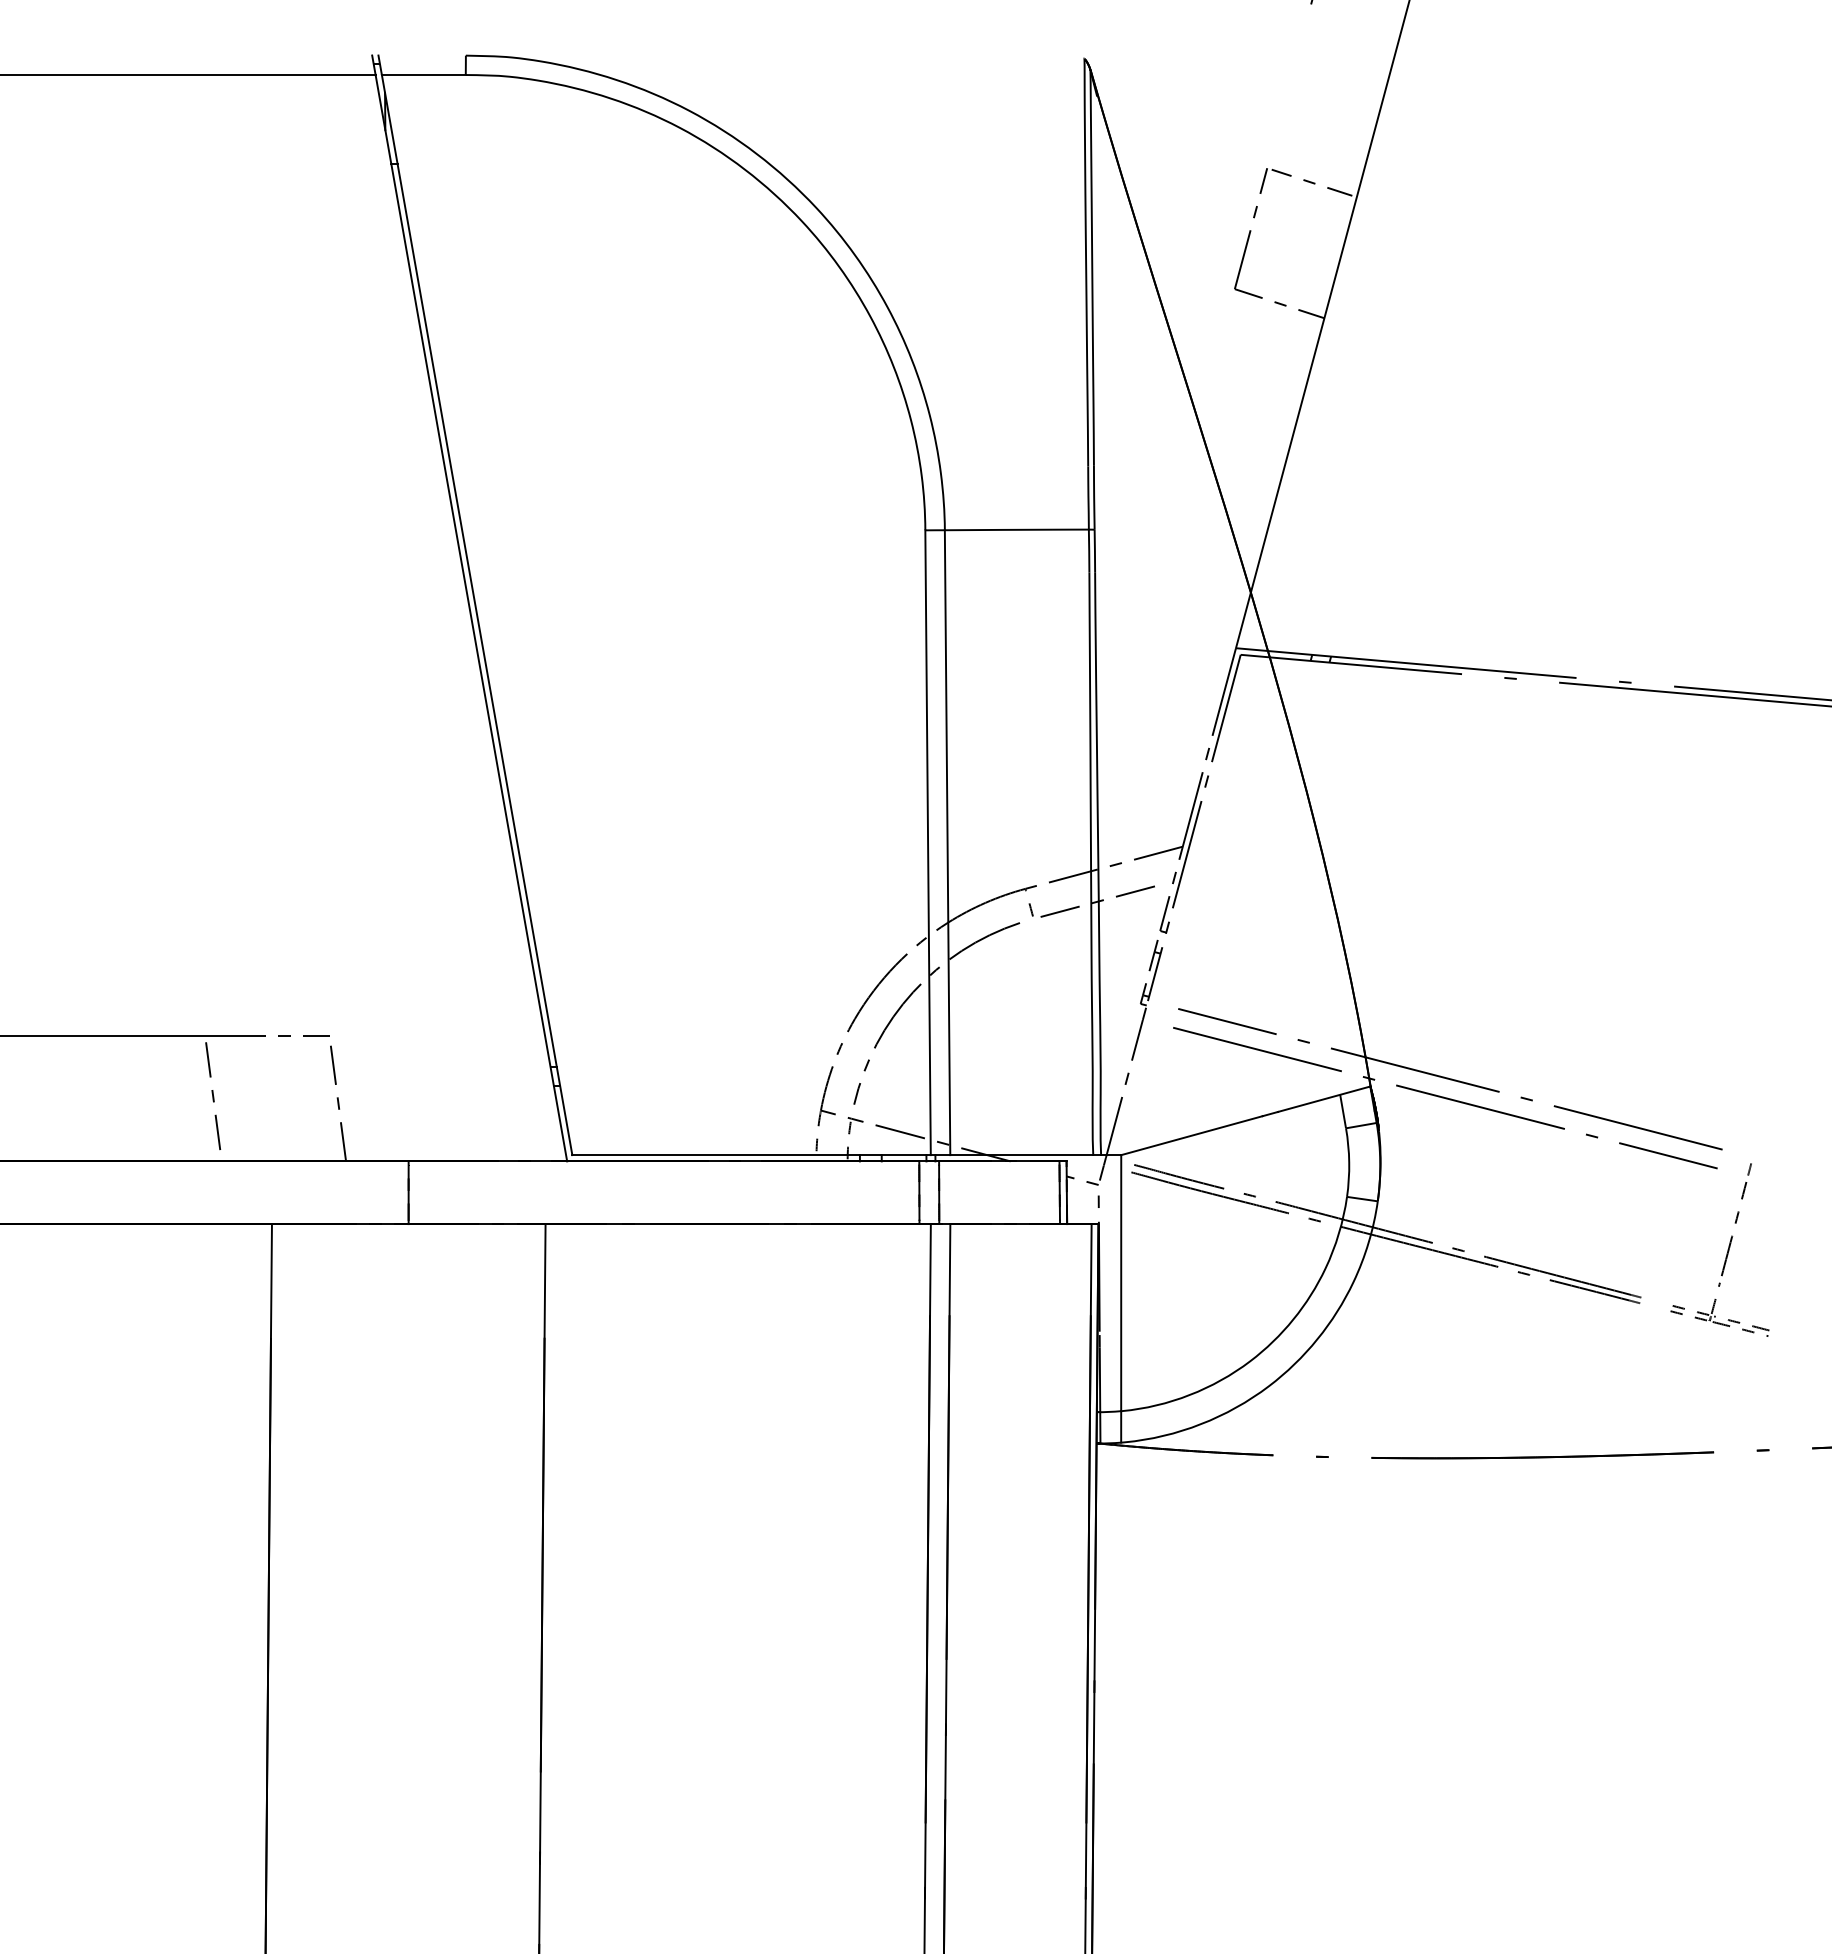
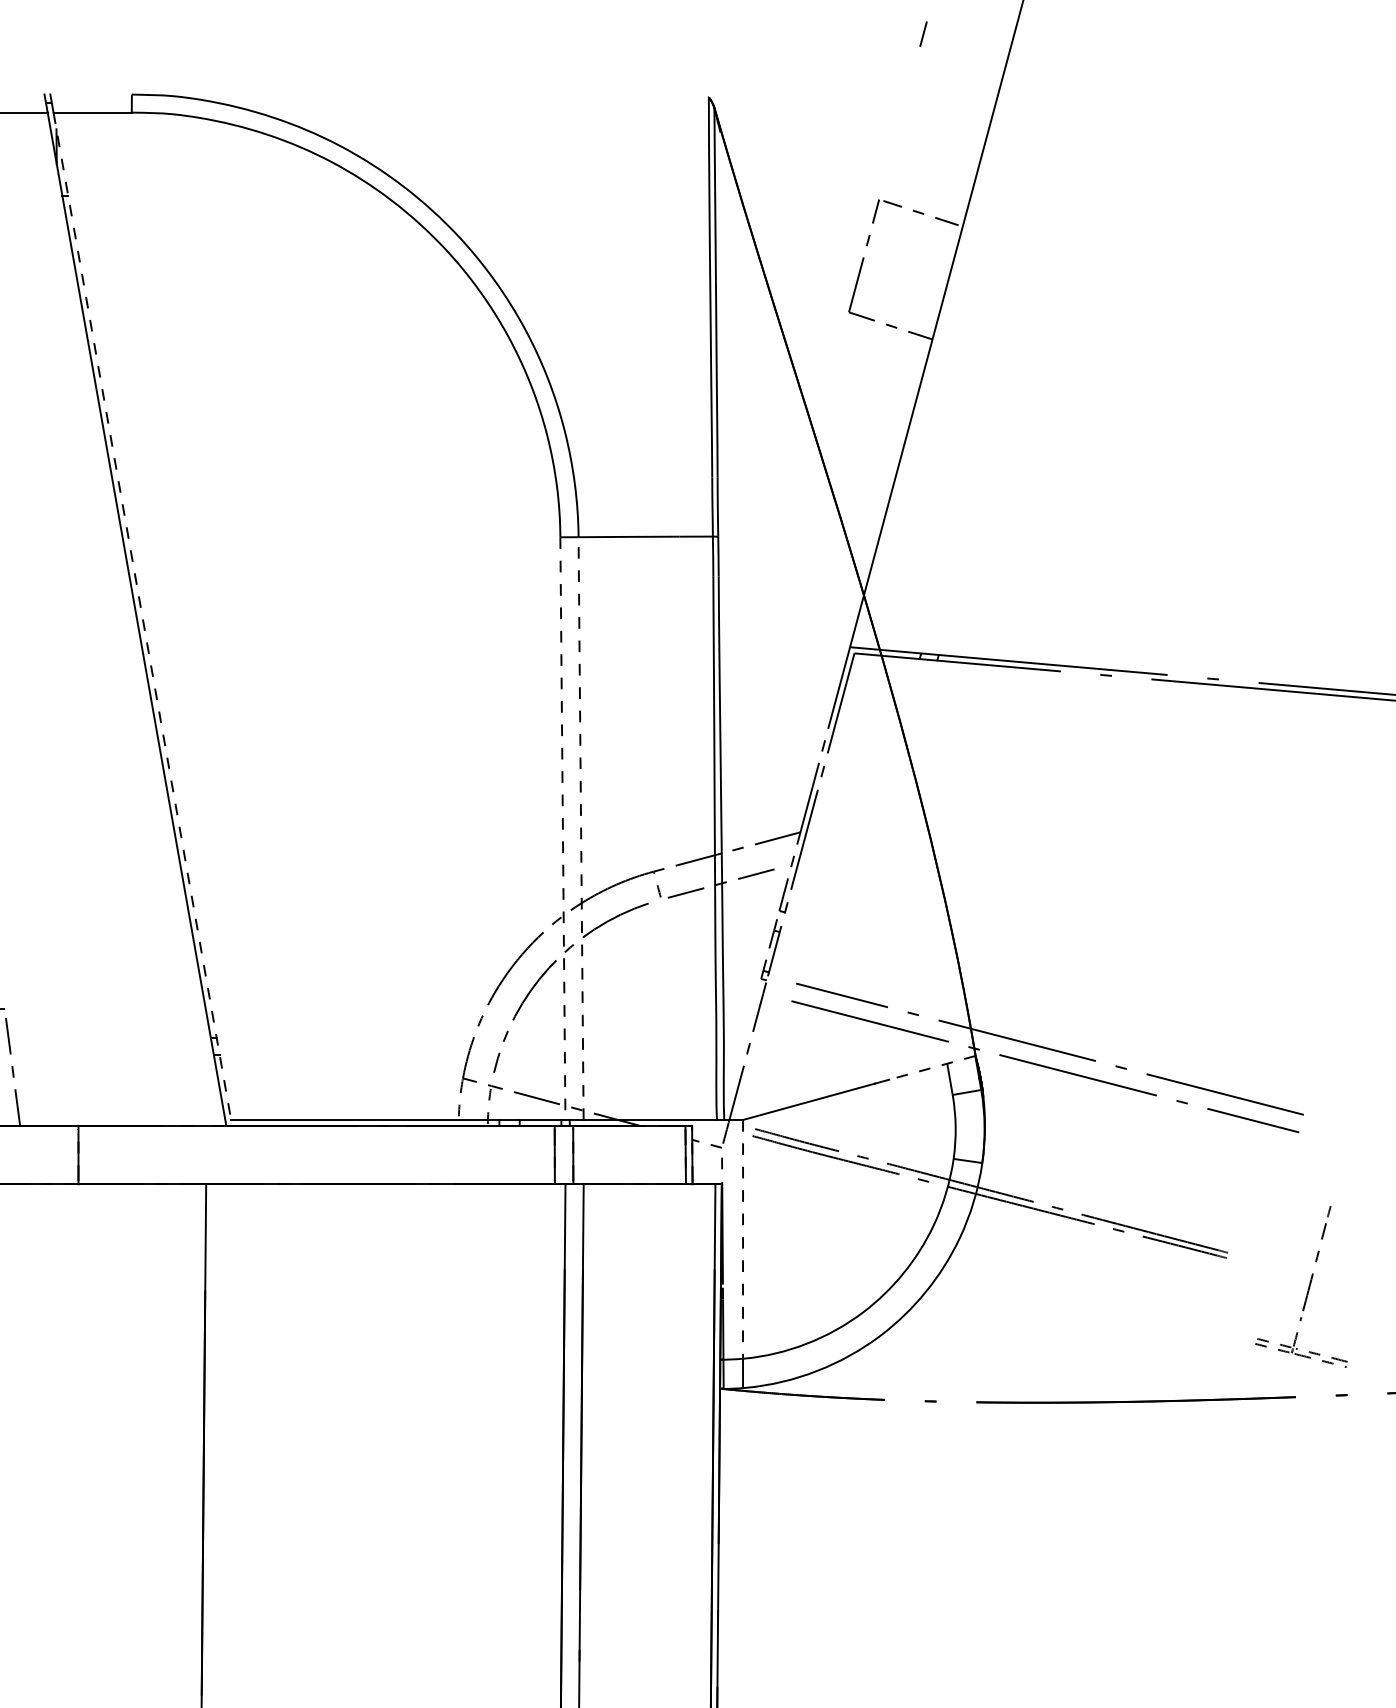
line: (477, 615) -> (142, 616), solid -> dashed
line: (947, 842) -> (581, 828), solid -> dashed
line: (928, 843) -> (563, 829), solid -> dashed
line: (1324, 1099) -> (932, 1068), solid -> dashed
part: (1727, 1249) -> (1308, 1286), moved
line: (1121, 1283) -> (743, 1239), solid -> dashed

